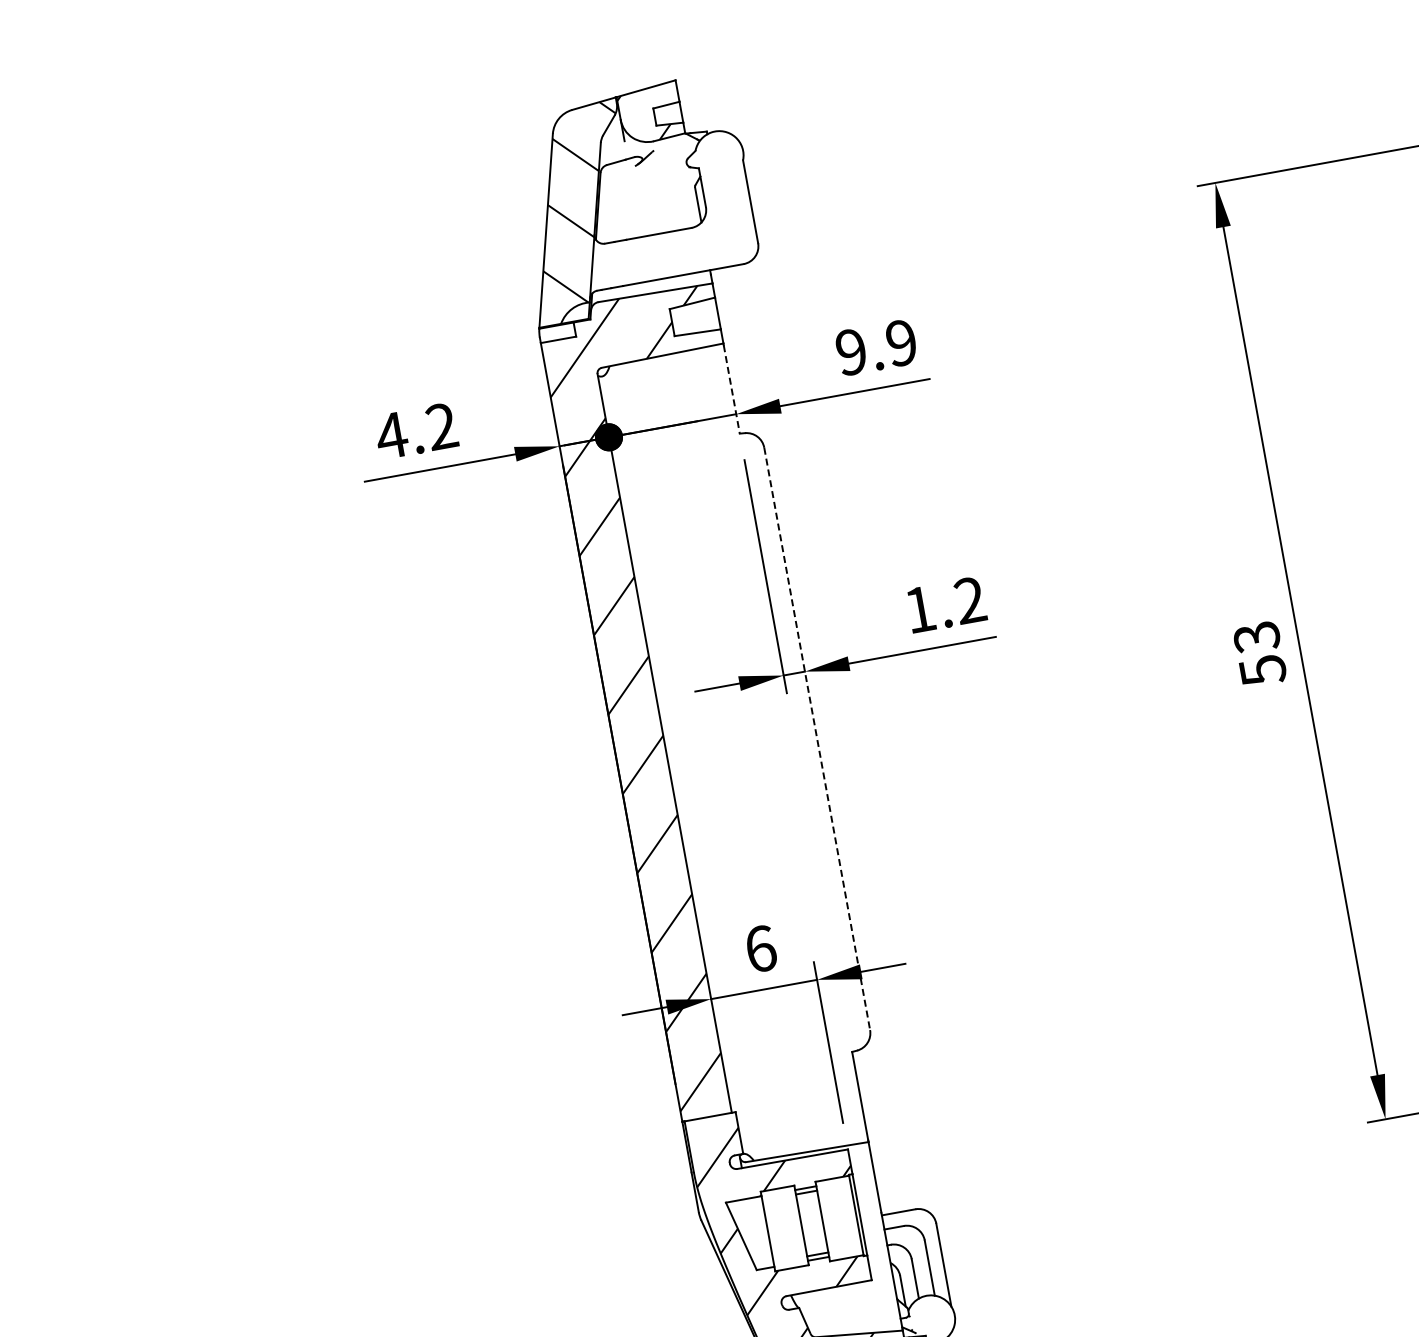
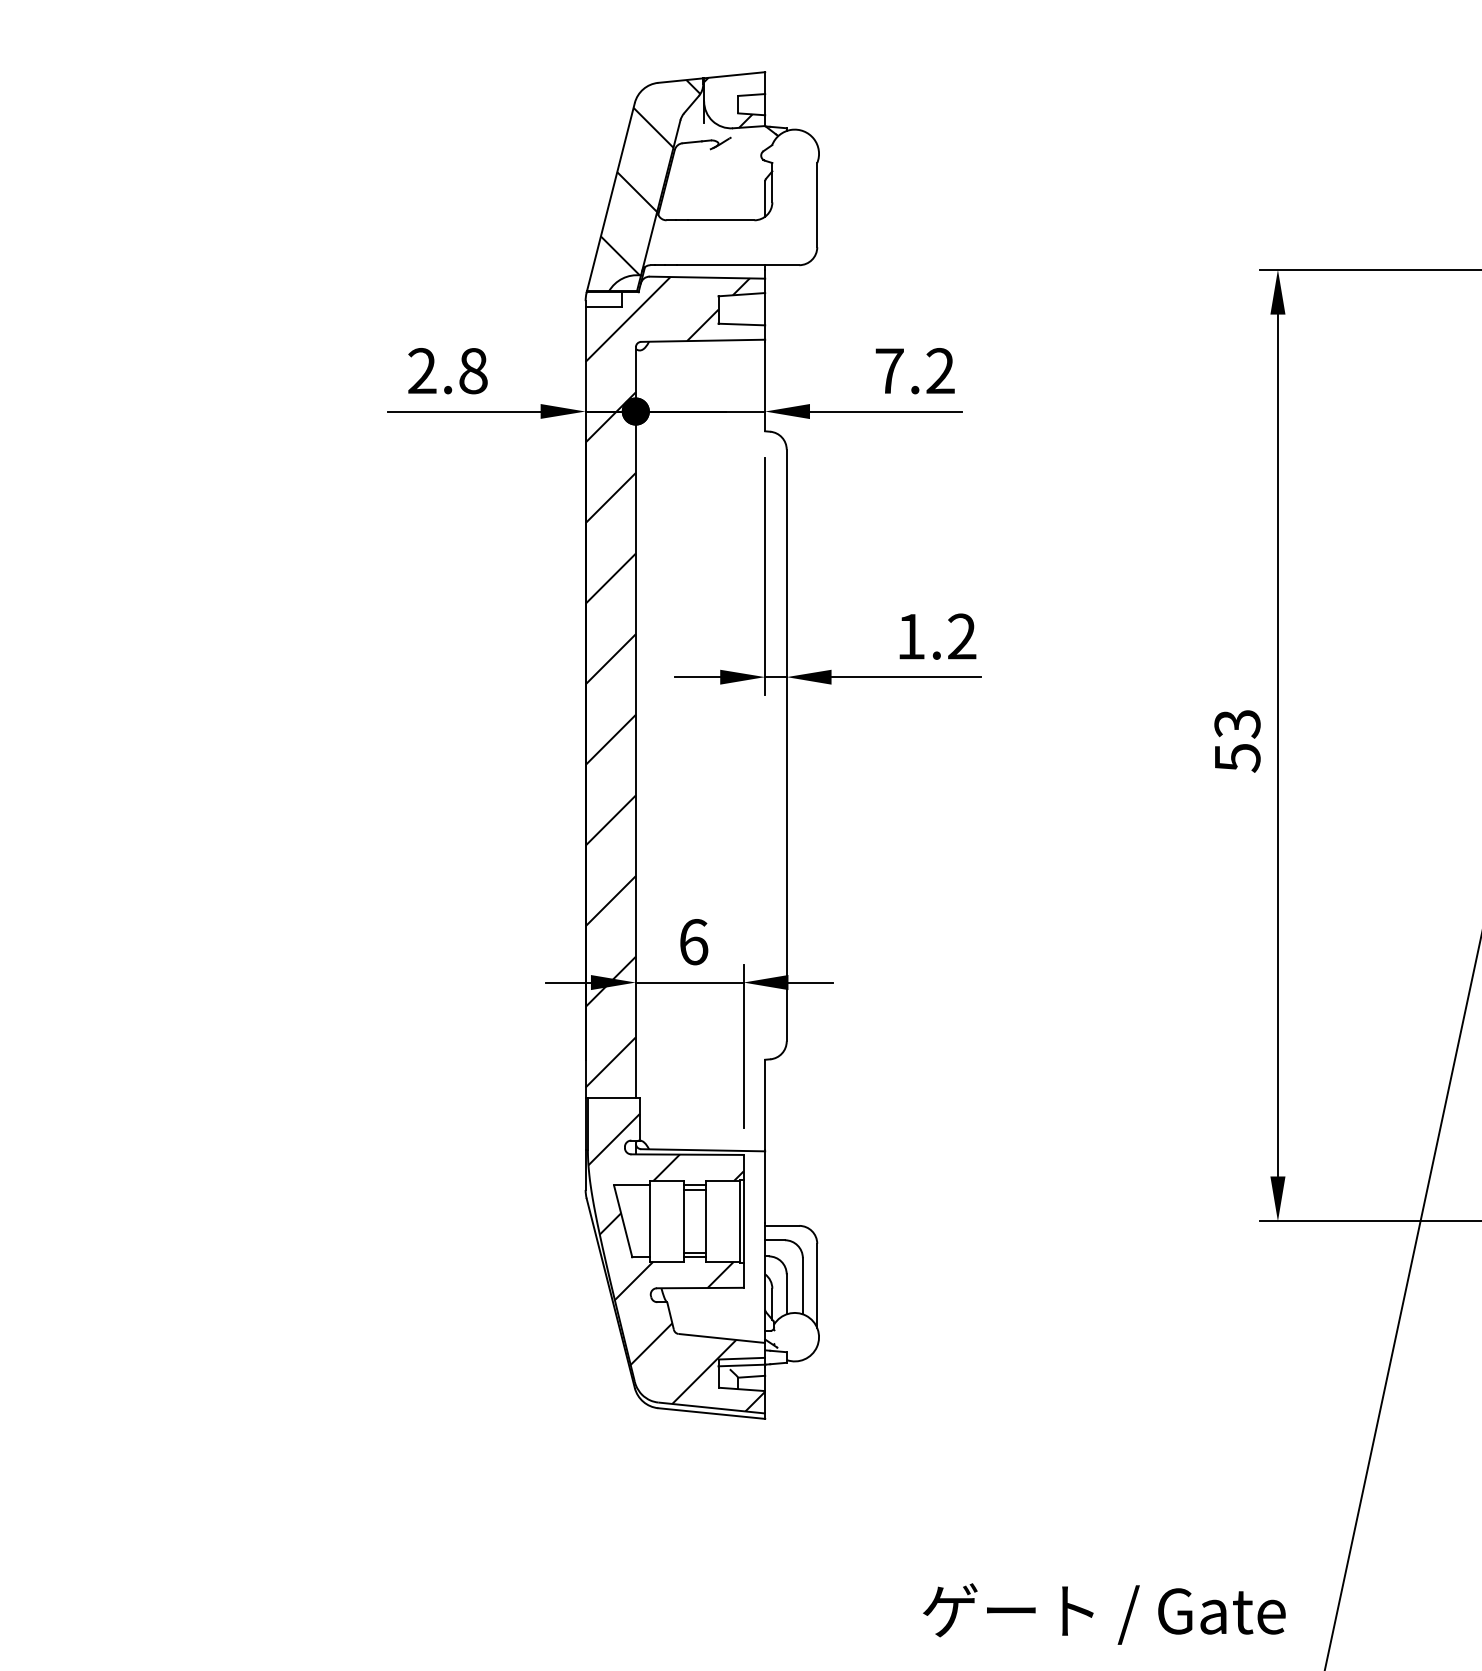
text: (876, 348) -> (914, 371), 9.9 -> 7.2
line: (732, 389) -> (765, 386), dashed -> solid
text: (415, 431) -> (446, 371), 4.2 -> 2.8
line: (816, 738) -> (786, 745), dashed -> solid

